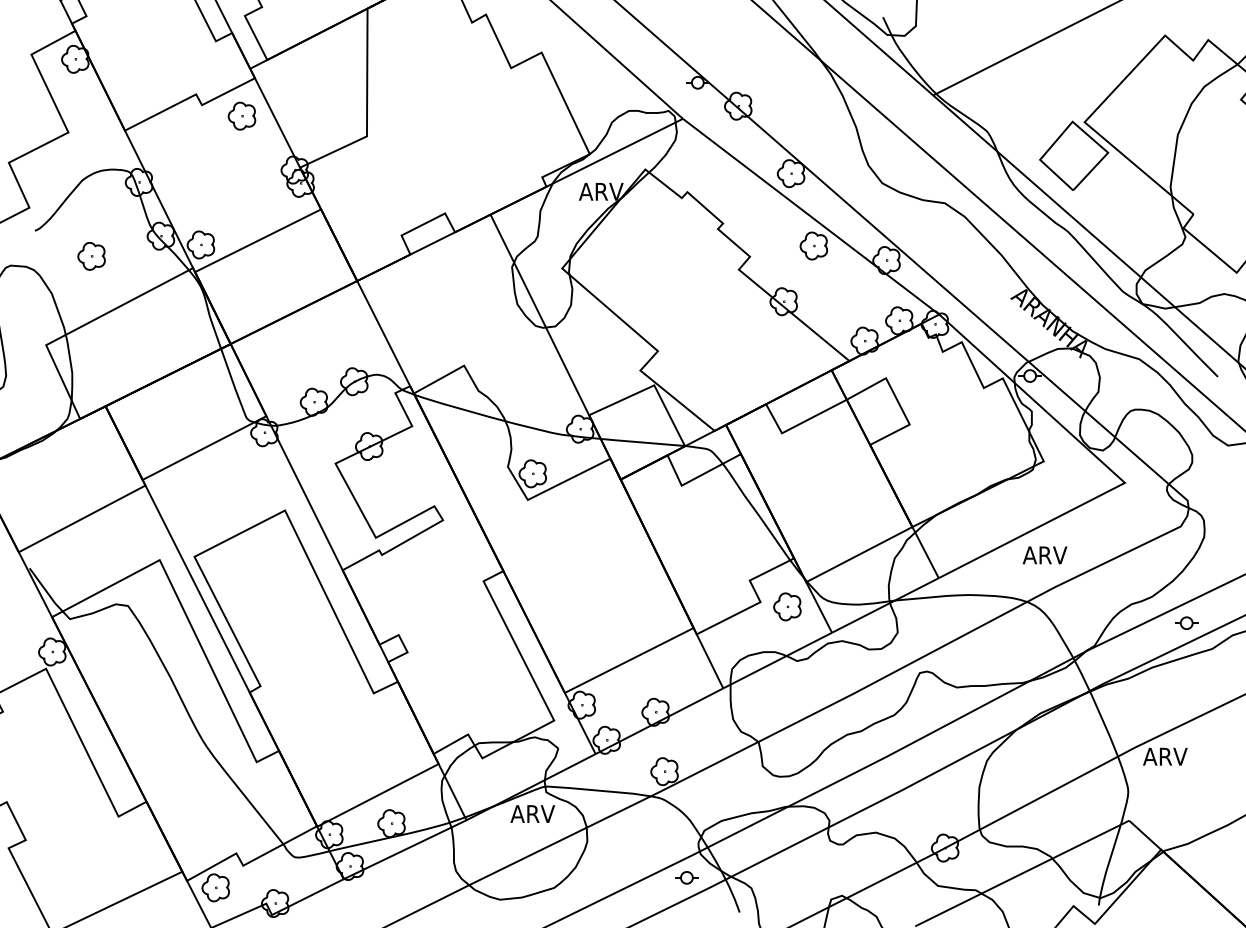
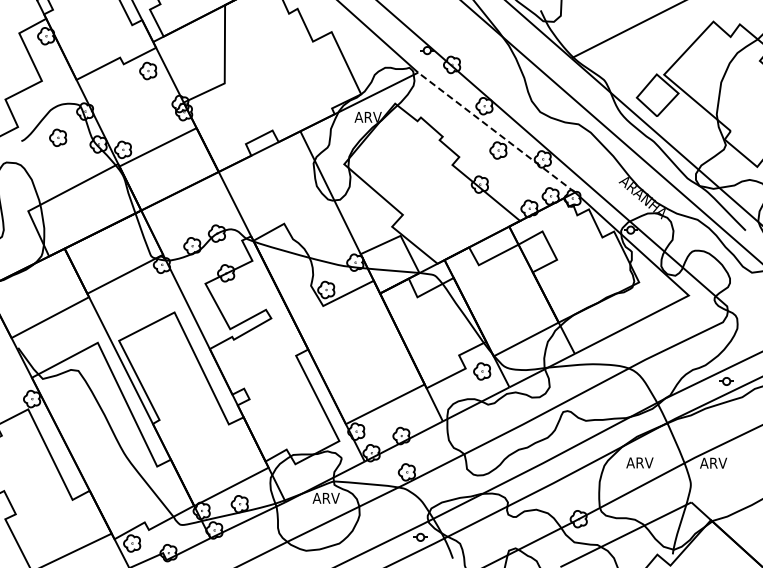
line: (810, 216) -> (496, 132), solid -> dashed
part: (92, 255) -> (58, 137), moved
text: (1044, 554) -> (639, 462), moved

